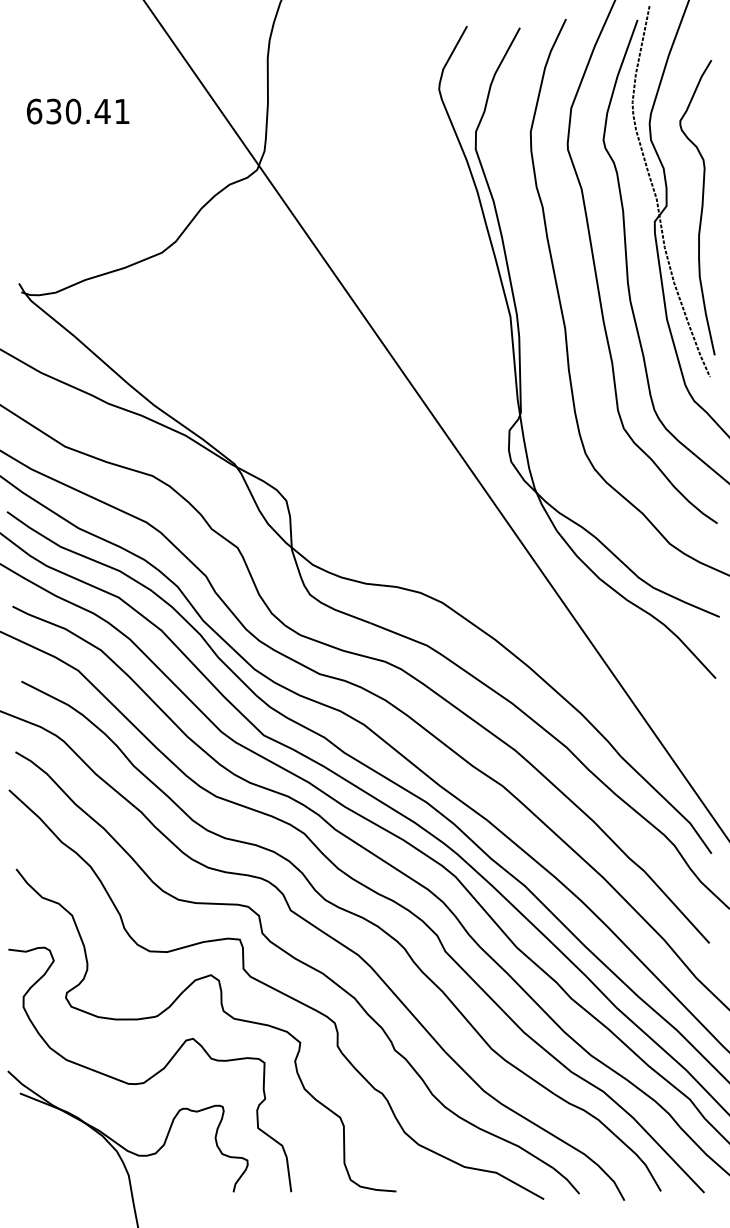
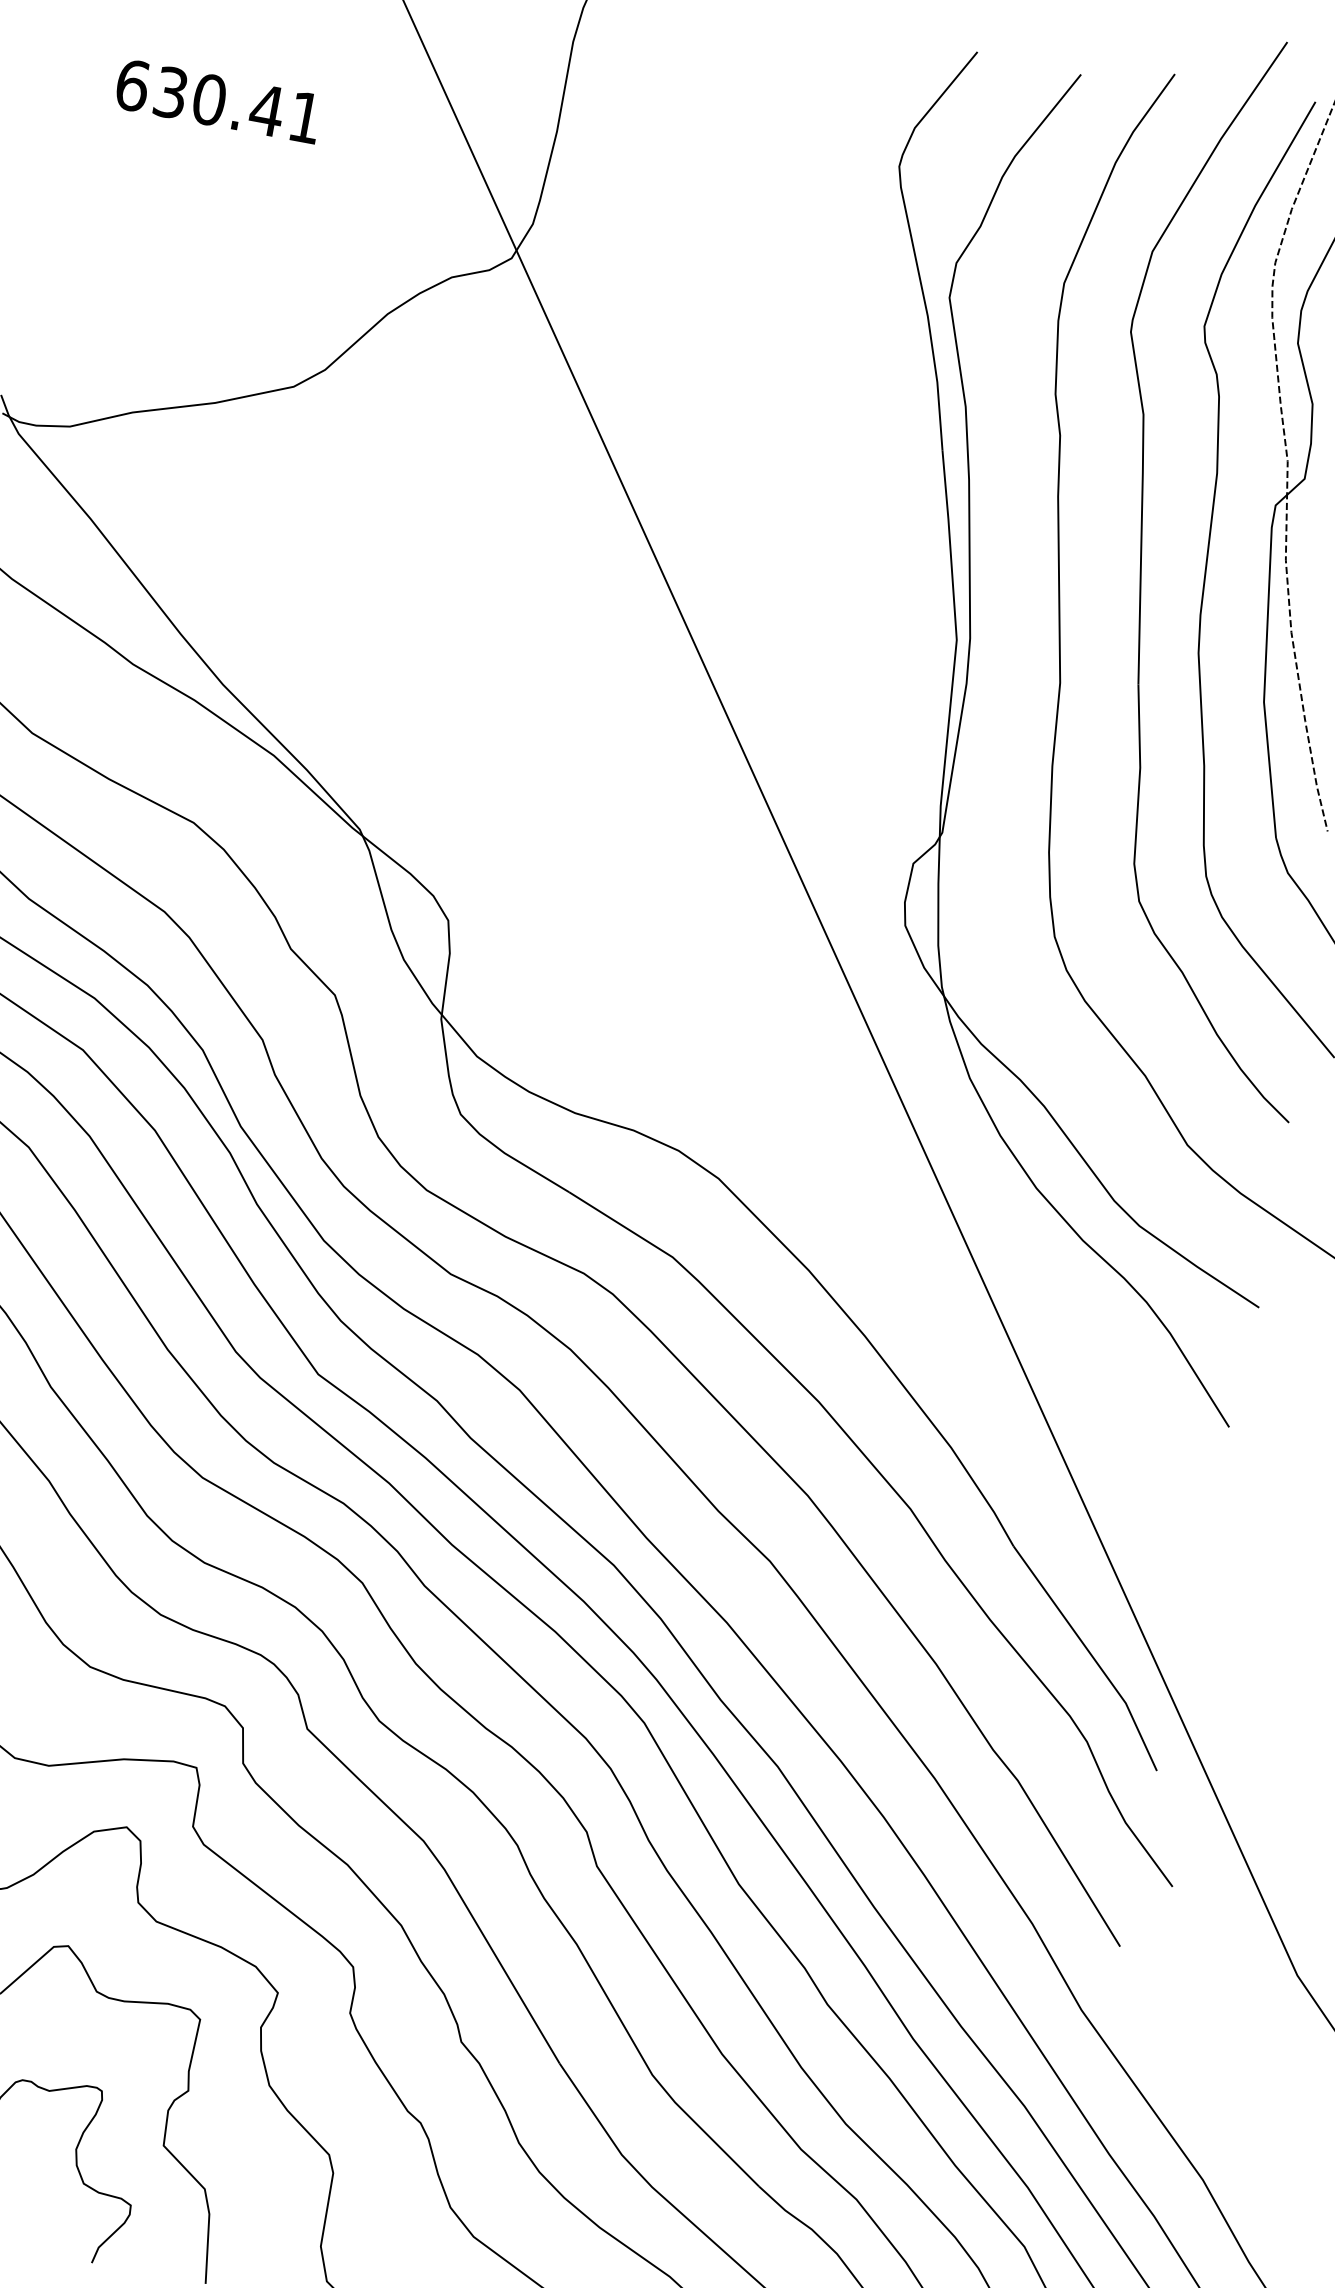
text: (78, 111) -> (219, 101), moved

